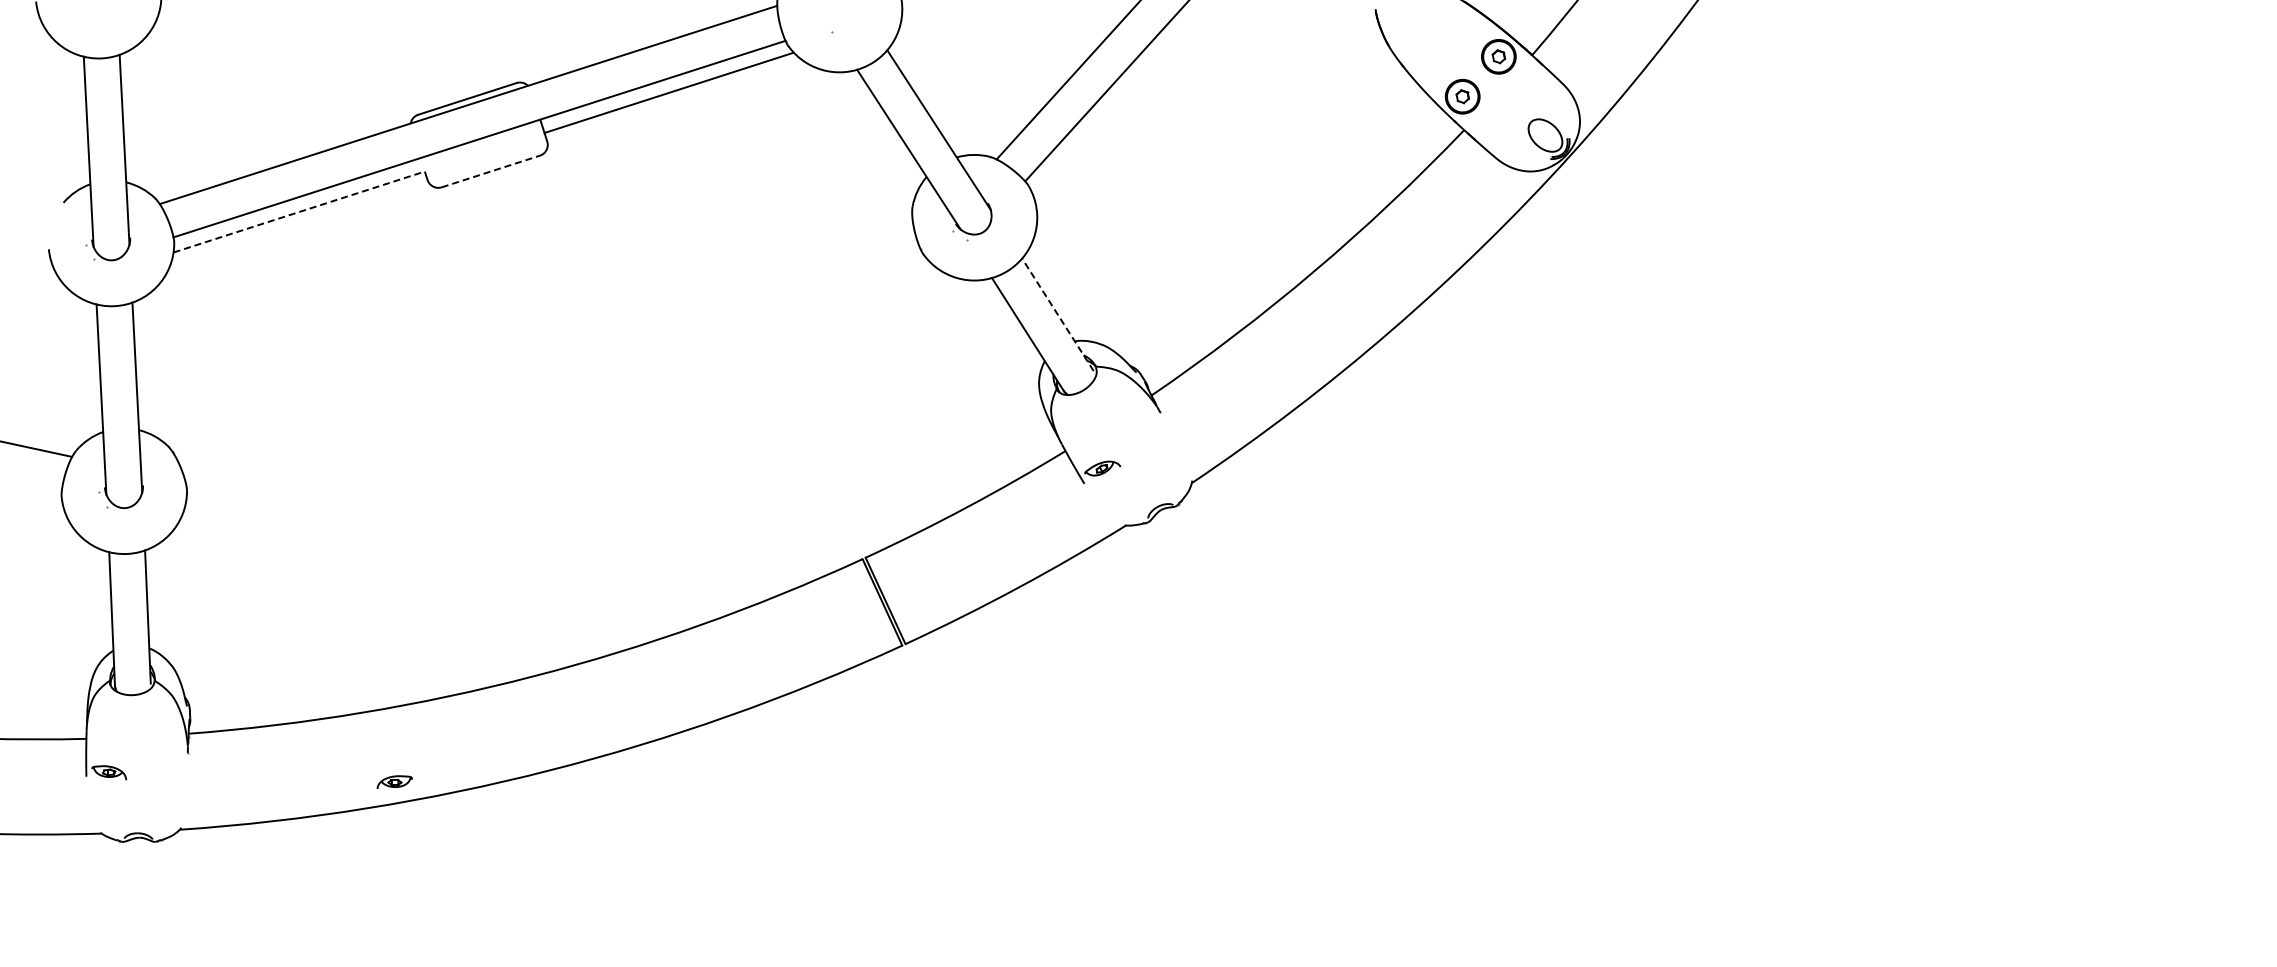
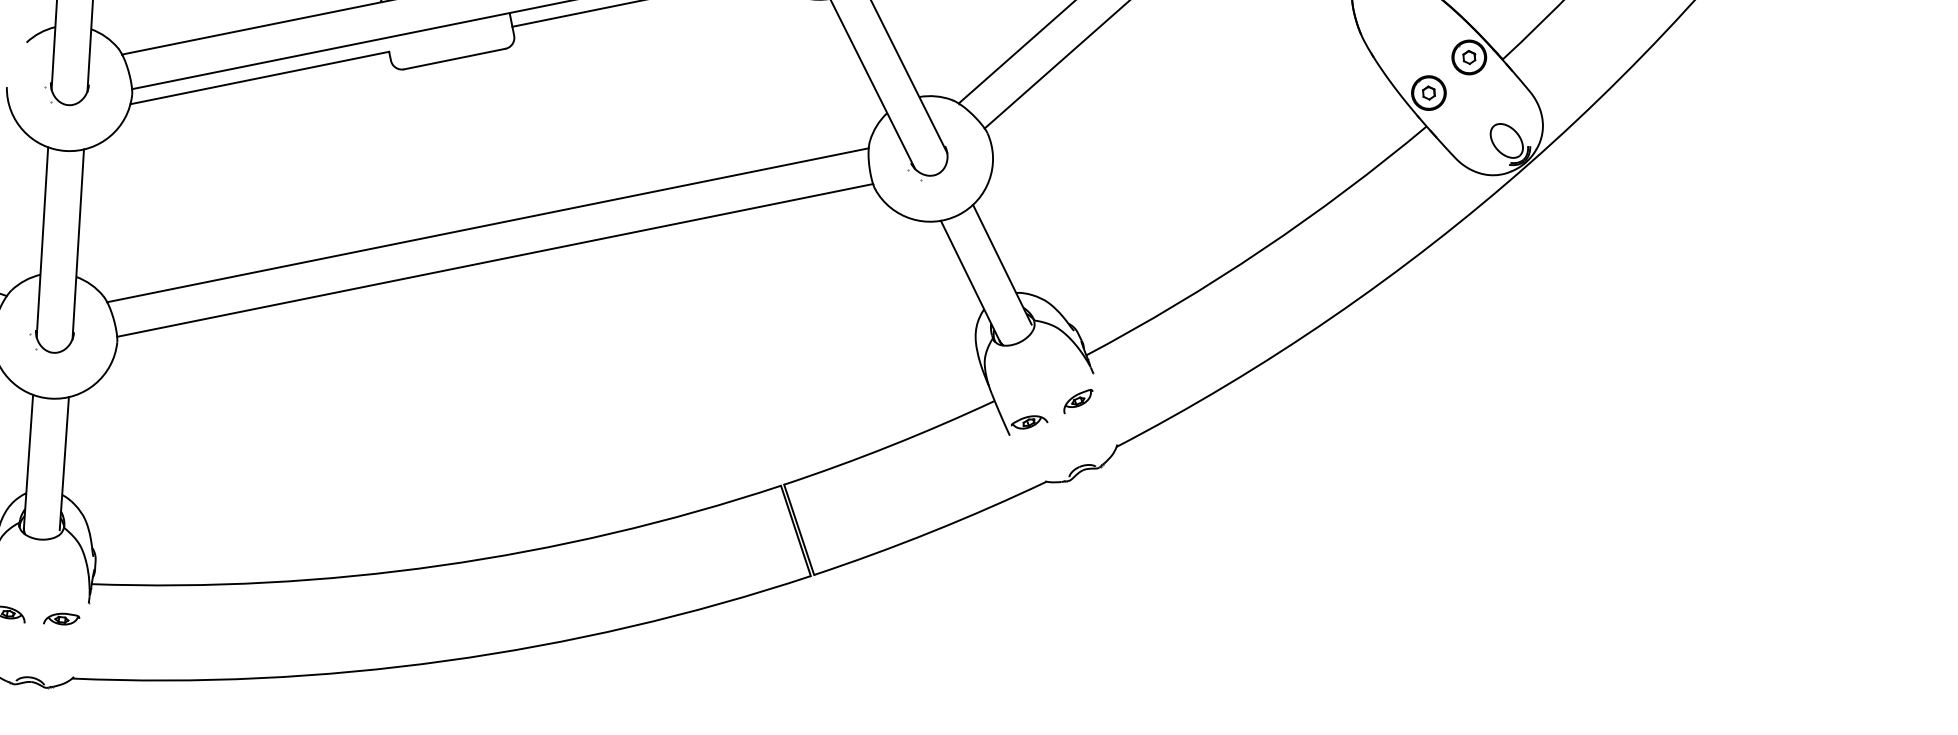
line: (490, 171) -> (454, 59), dashed -> solid
line: (299, 211) -> (260, 77), dashed -> solid
line: (1057, 314) -> (1001, 264), dashed -> solid
line: (542, 332) -> (488, 224), added
line: (553, 367) -> (495, 260), added
part: (1148, 442) -> (1078, 401), added
part: (394, 781) -> (61, 618), moved

